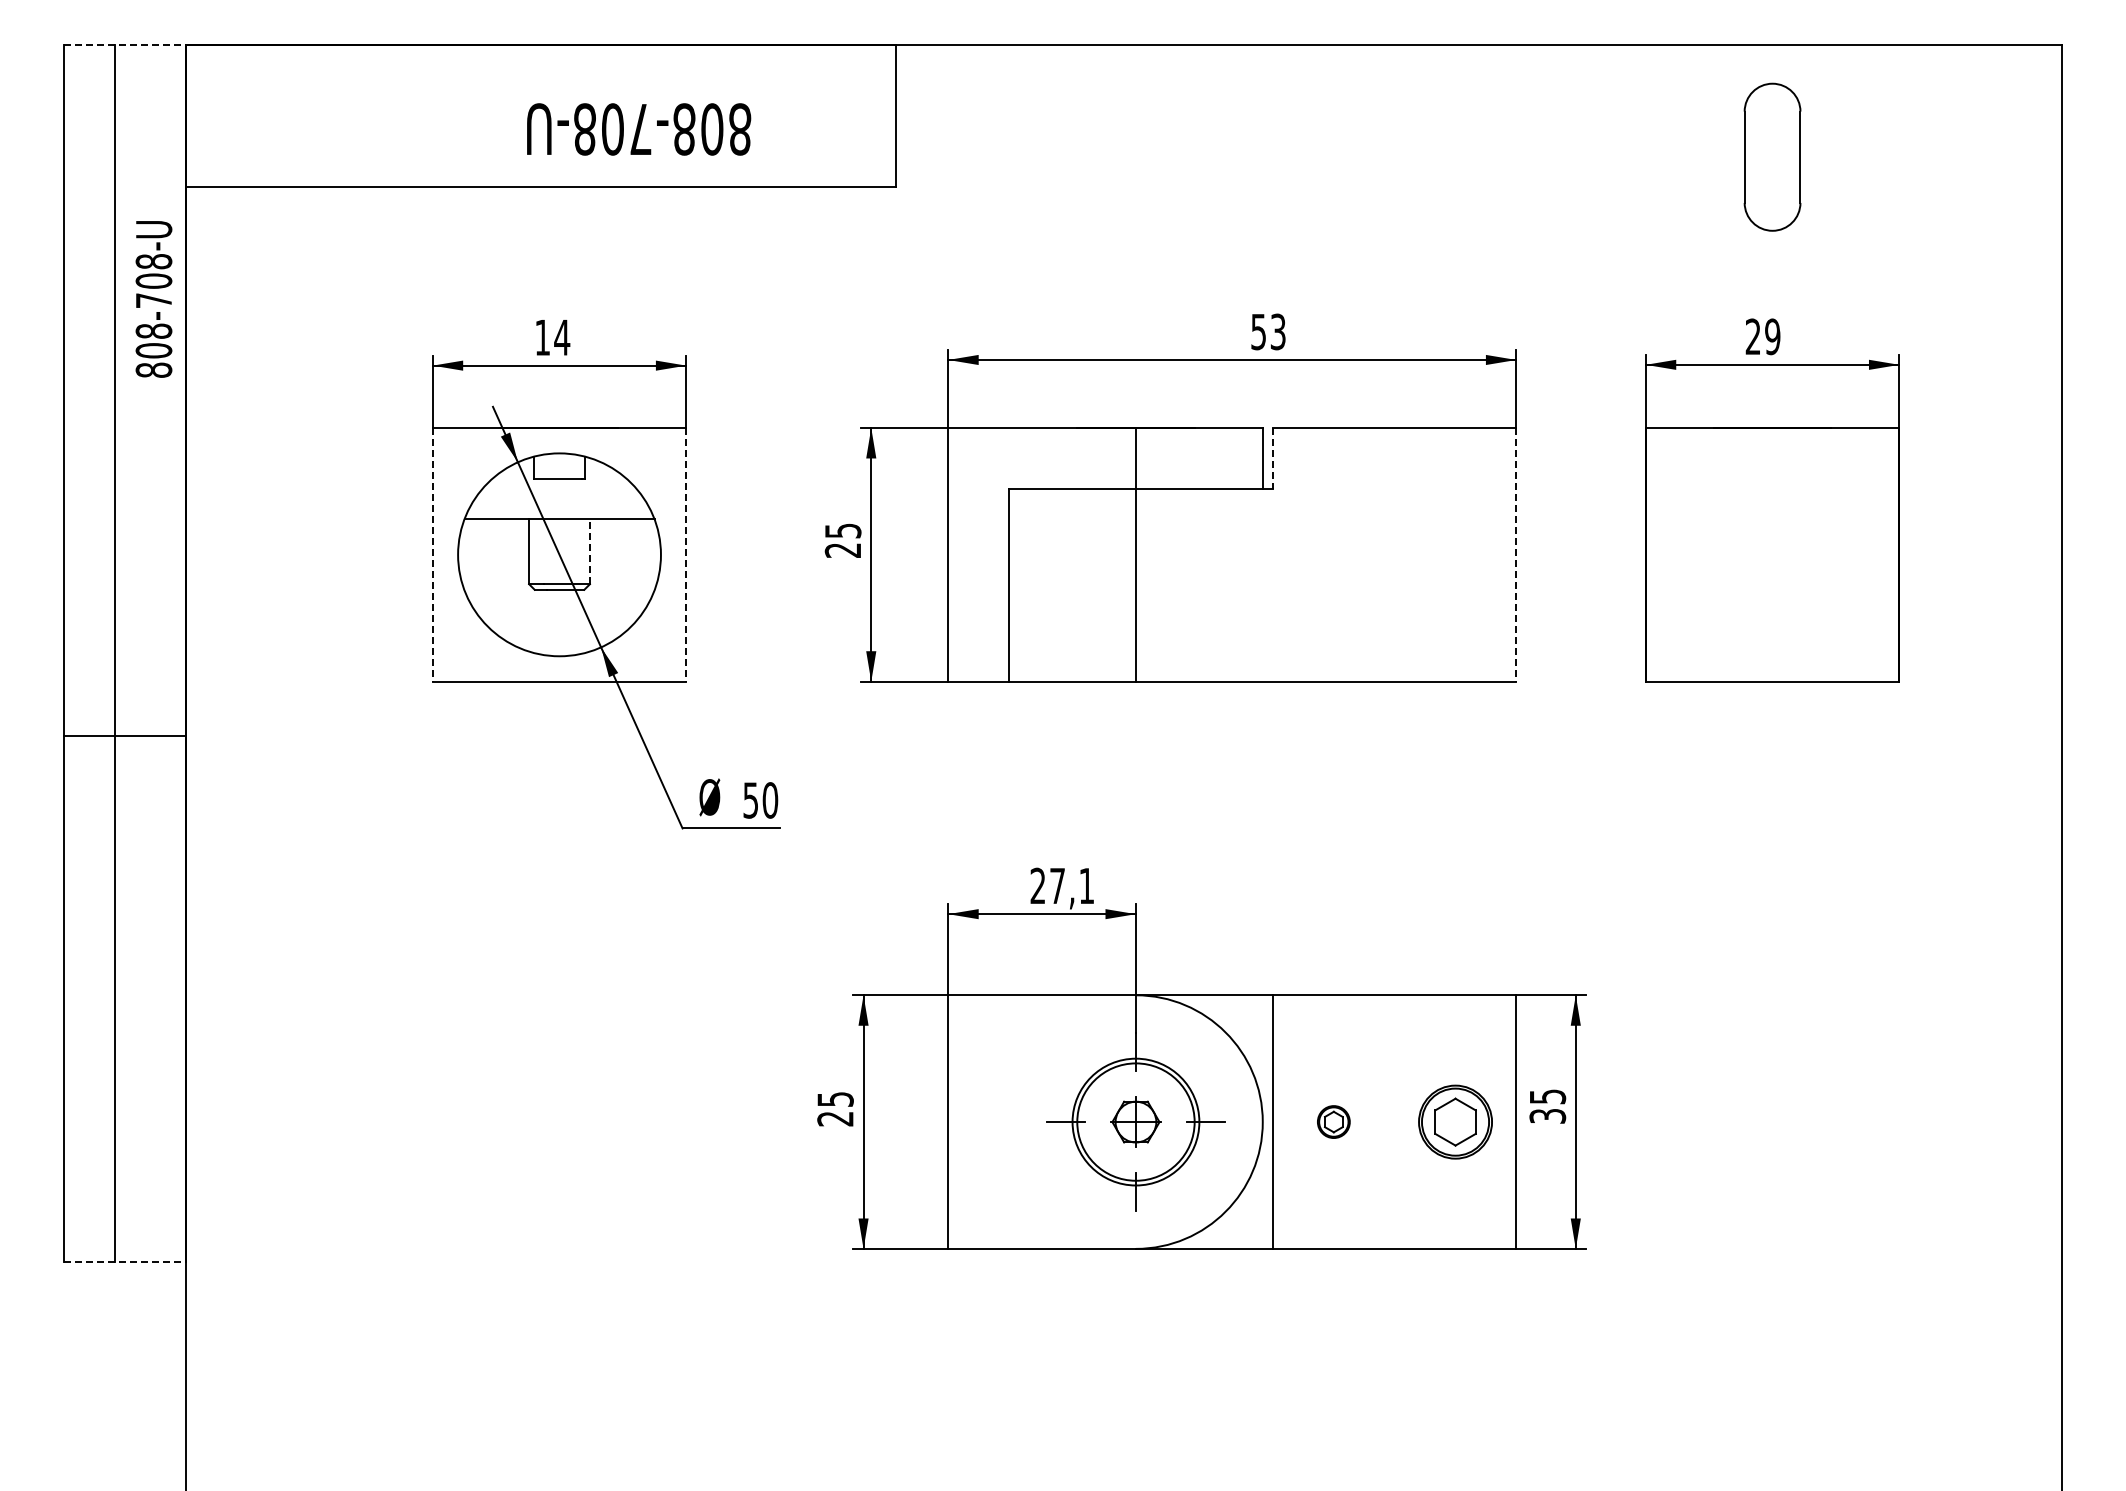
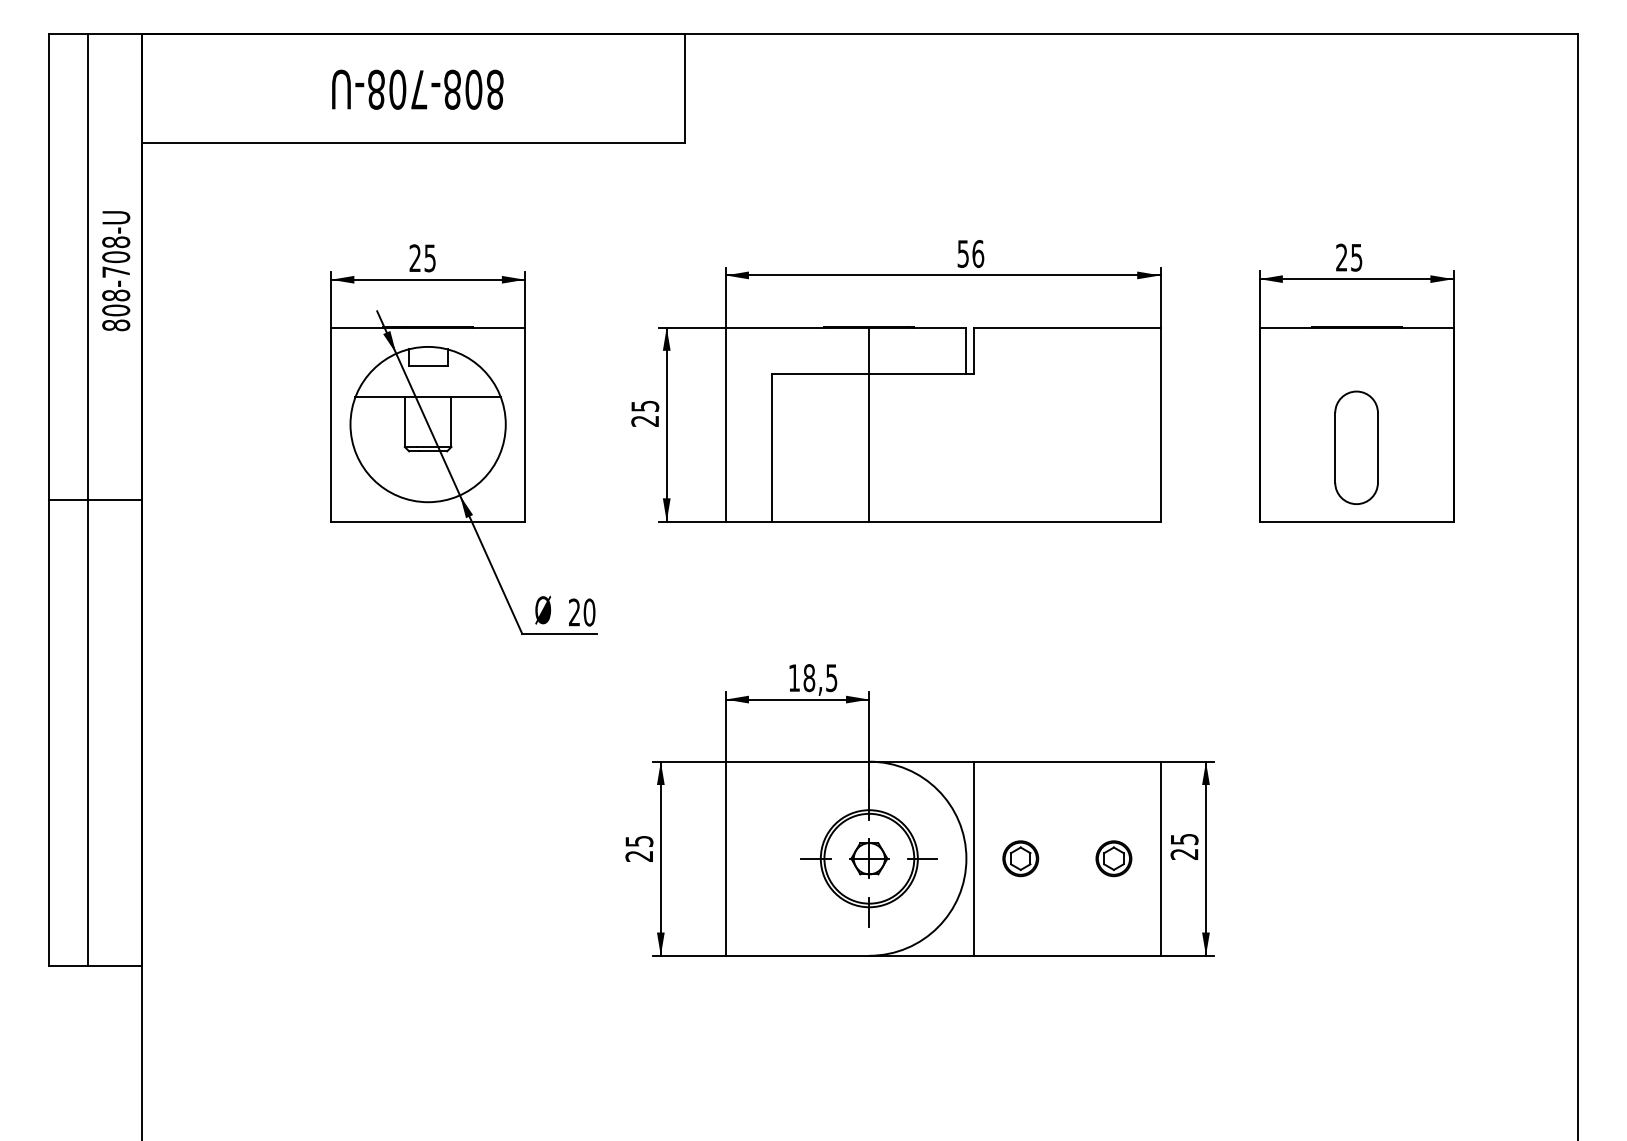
line: (124, 44) -> (95, 33), dashed -> solid
text: (639, 129) -> (418, 89), moved
part: (1772, 156) -> (1356, 447), moved
text: (153, 299) -> (115, 271), moved
text: (1278, 331) -> (978, 253), 53 -> 56
text: (1772, 336) -> (1356, 257), 29 -> 25
text: (552, 337) -> (422, 258), 14 -> 25
line: (1272, 458) -> (973, 350), dashed -> solid
line: (589, 551) -> (451, 422), dashed -> solid
line: (432, 554) -> (330, 424), dashed -> solid
line: (686, 554) -> (525, 424), dashed -> solid
line: (1516, 554) -> (1160, 424), dashed -> solid
line: (124, 736) -> (95, 500), moved
text: (750, 800) -> (574, 612), 50 -> 20
text: (1061, 885) -> (812, 677), 27,1 -> 18,5
text: (1547, 1116) -> (1184, 854), 35 -> 25
part: (1333, 1121) -> (1020, 858), size x1.43
part: (1455, 1121) -> (1113, 858), size x0.62
line: (124, 1262) -> (95, 966), dashed -> solid

